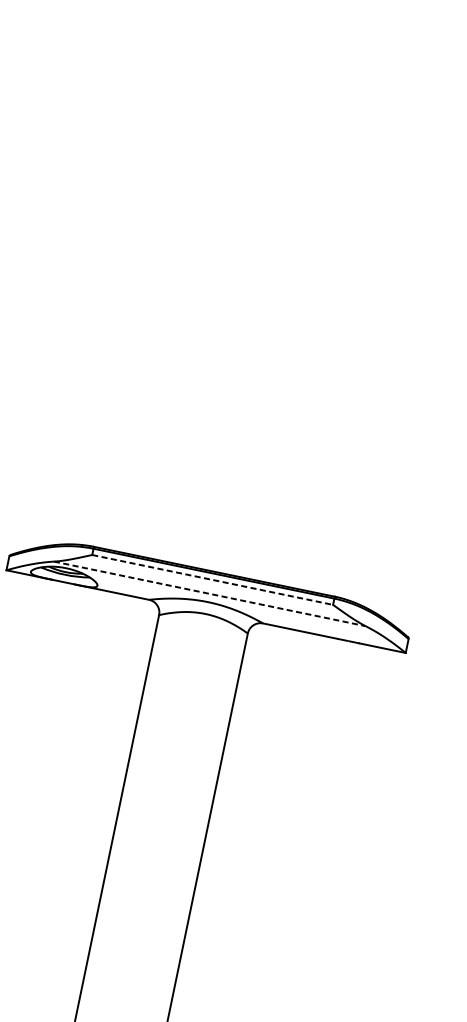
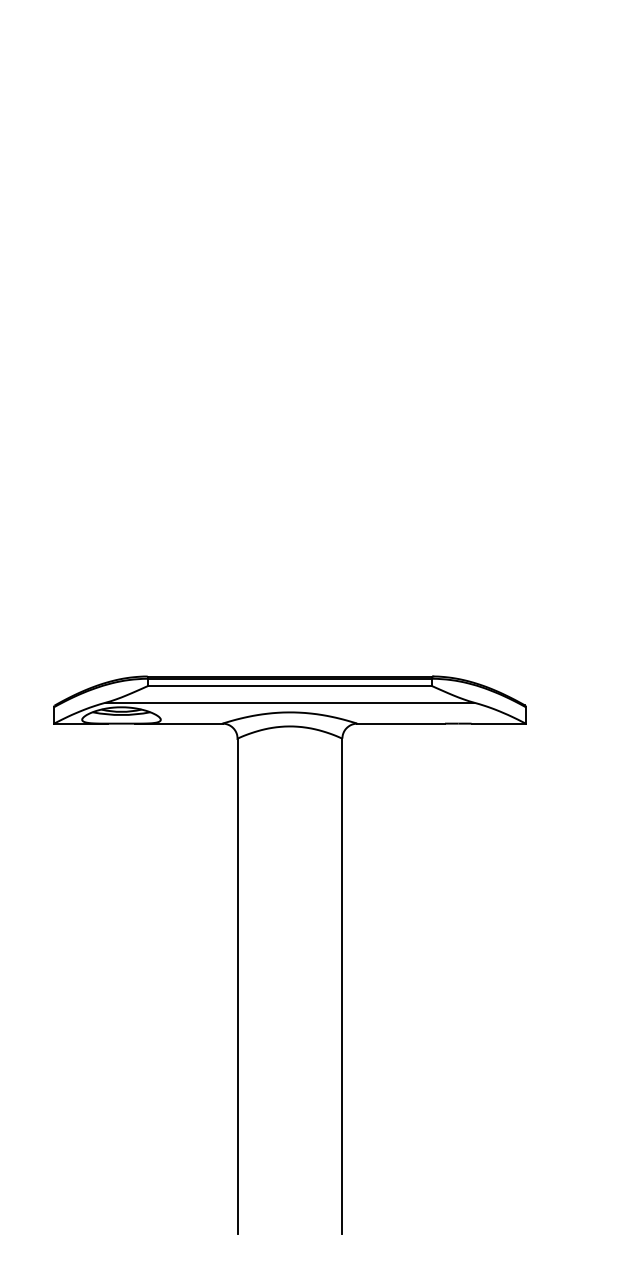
line: (213, 580) -> (290, 686), dashed -> solid
line: (210, 593) -> (290, 702), dashed -> solid

